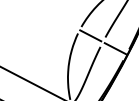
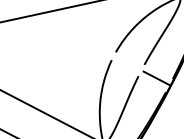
line: (90, 35) -> (126, 62), removed

